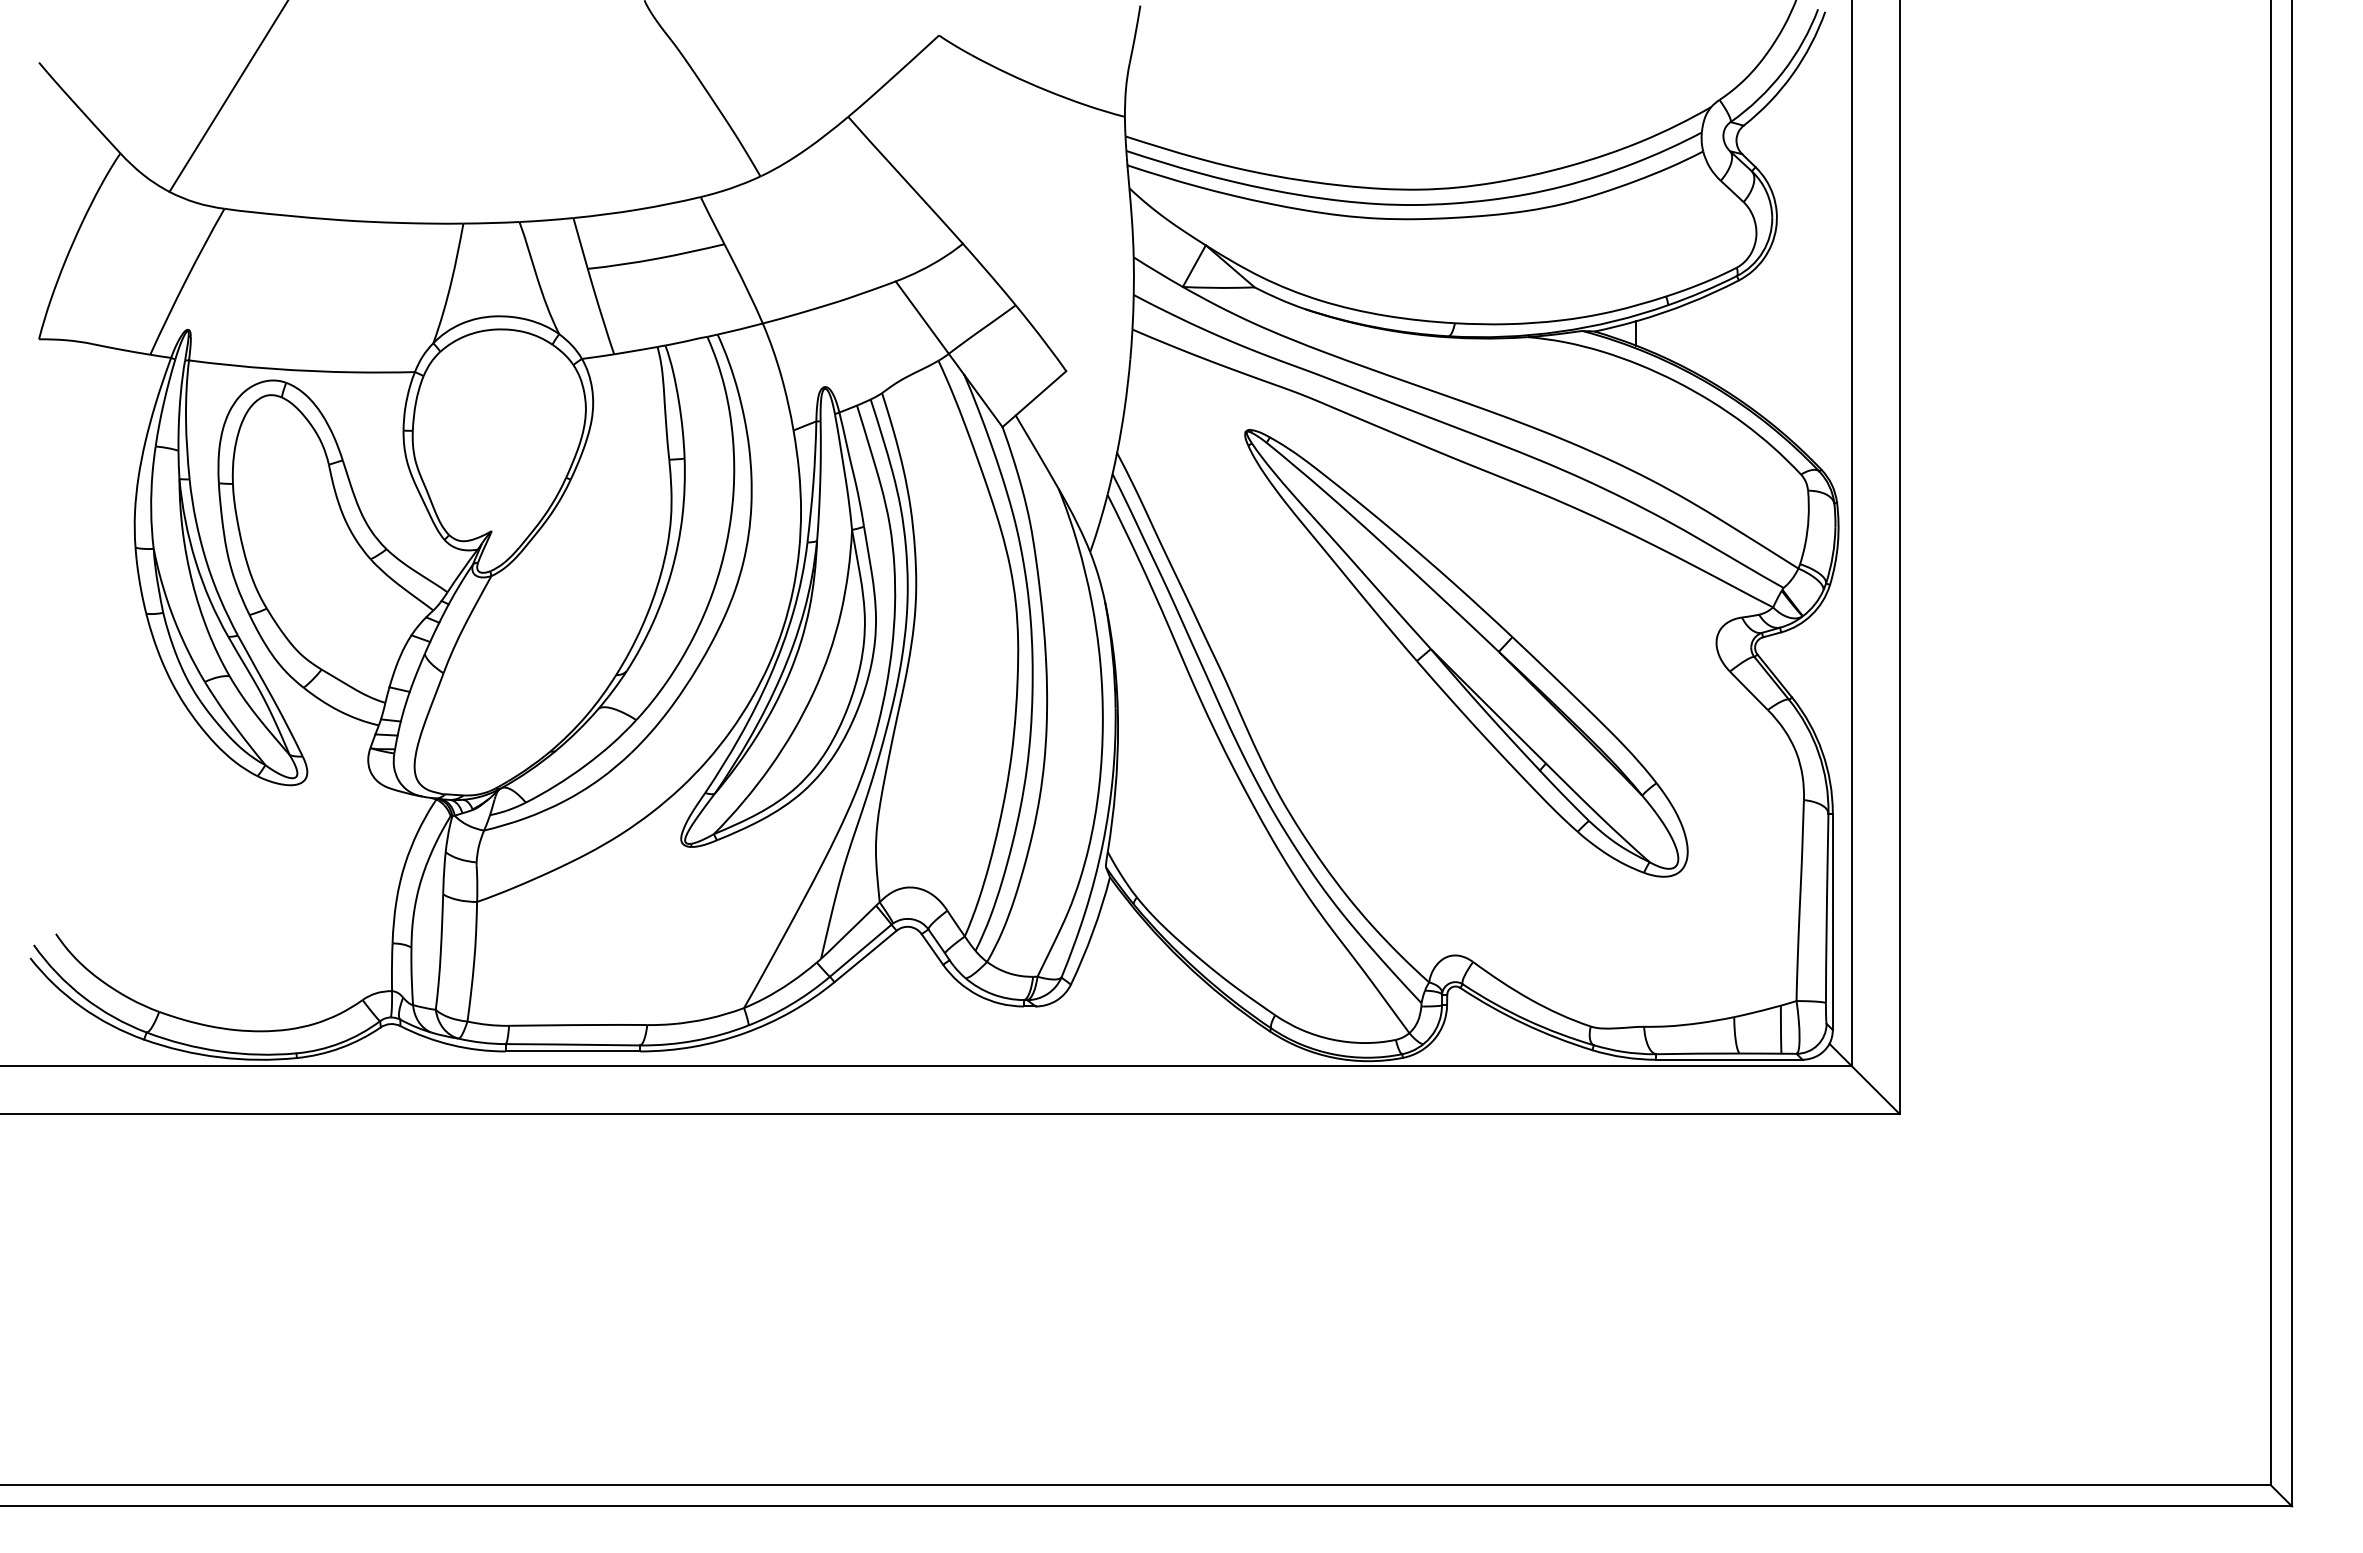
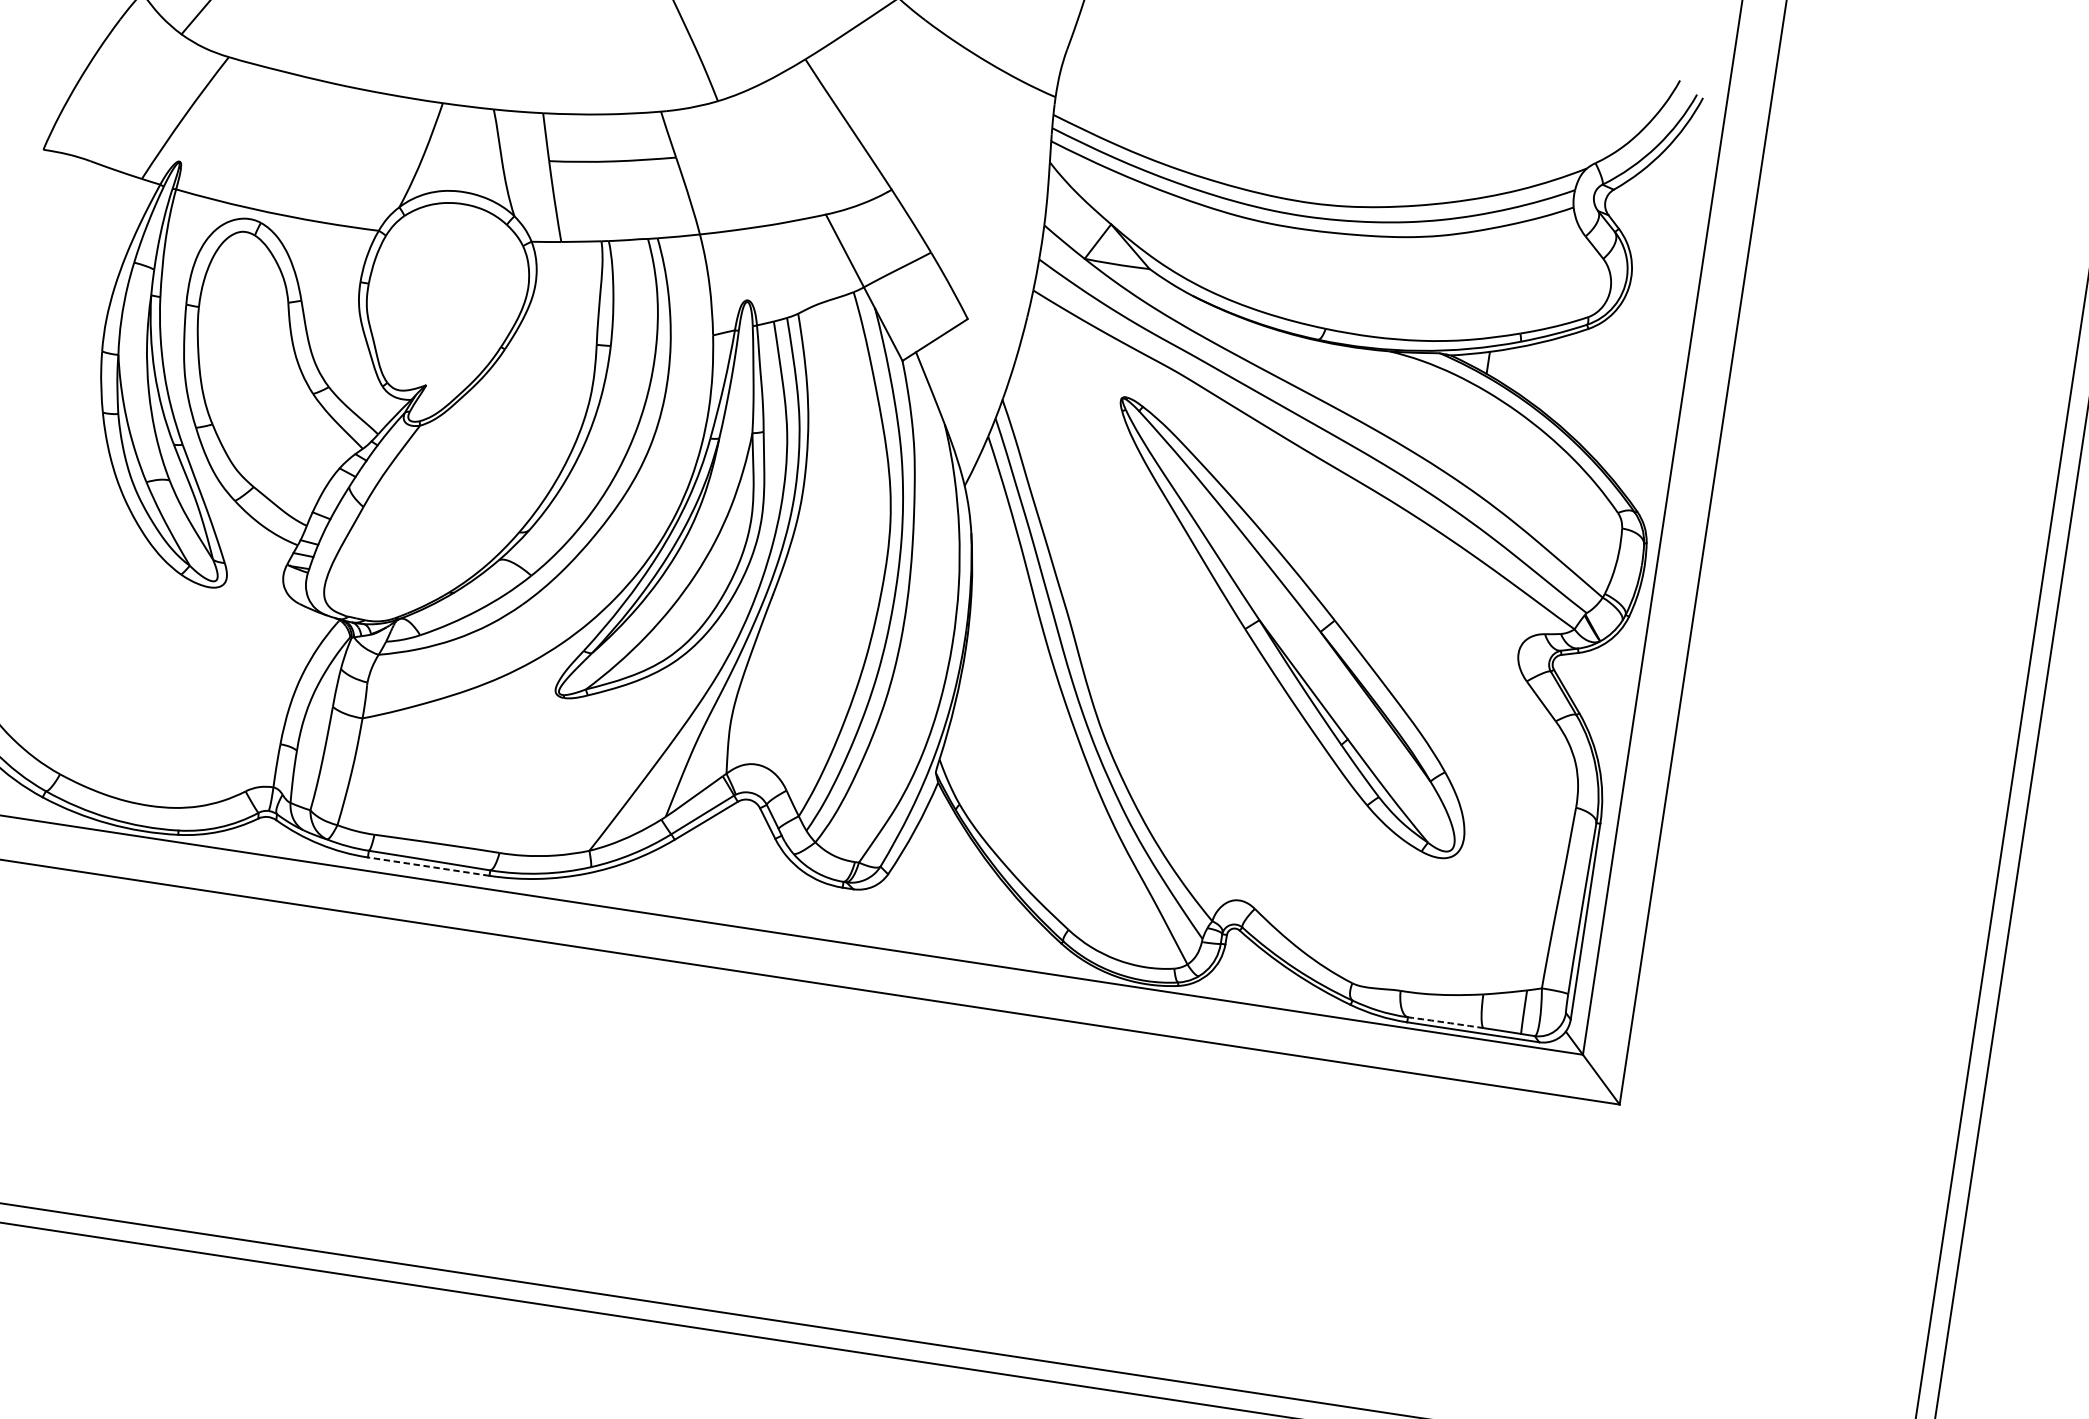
line: (572, 1051) -> (428, 866), solid -> dashed
arc: (1698, 1053) -> (1446, 1022), solid -> dashed

